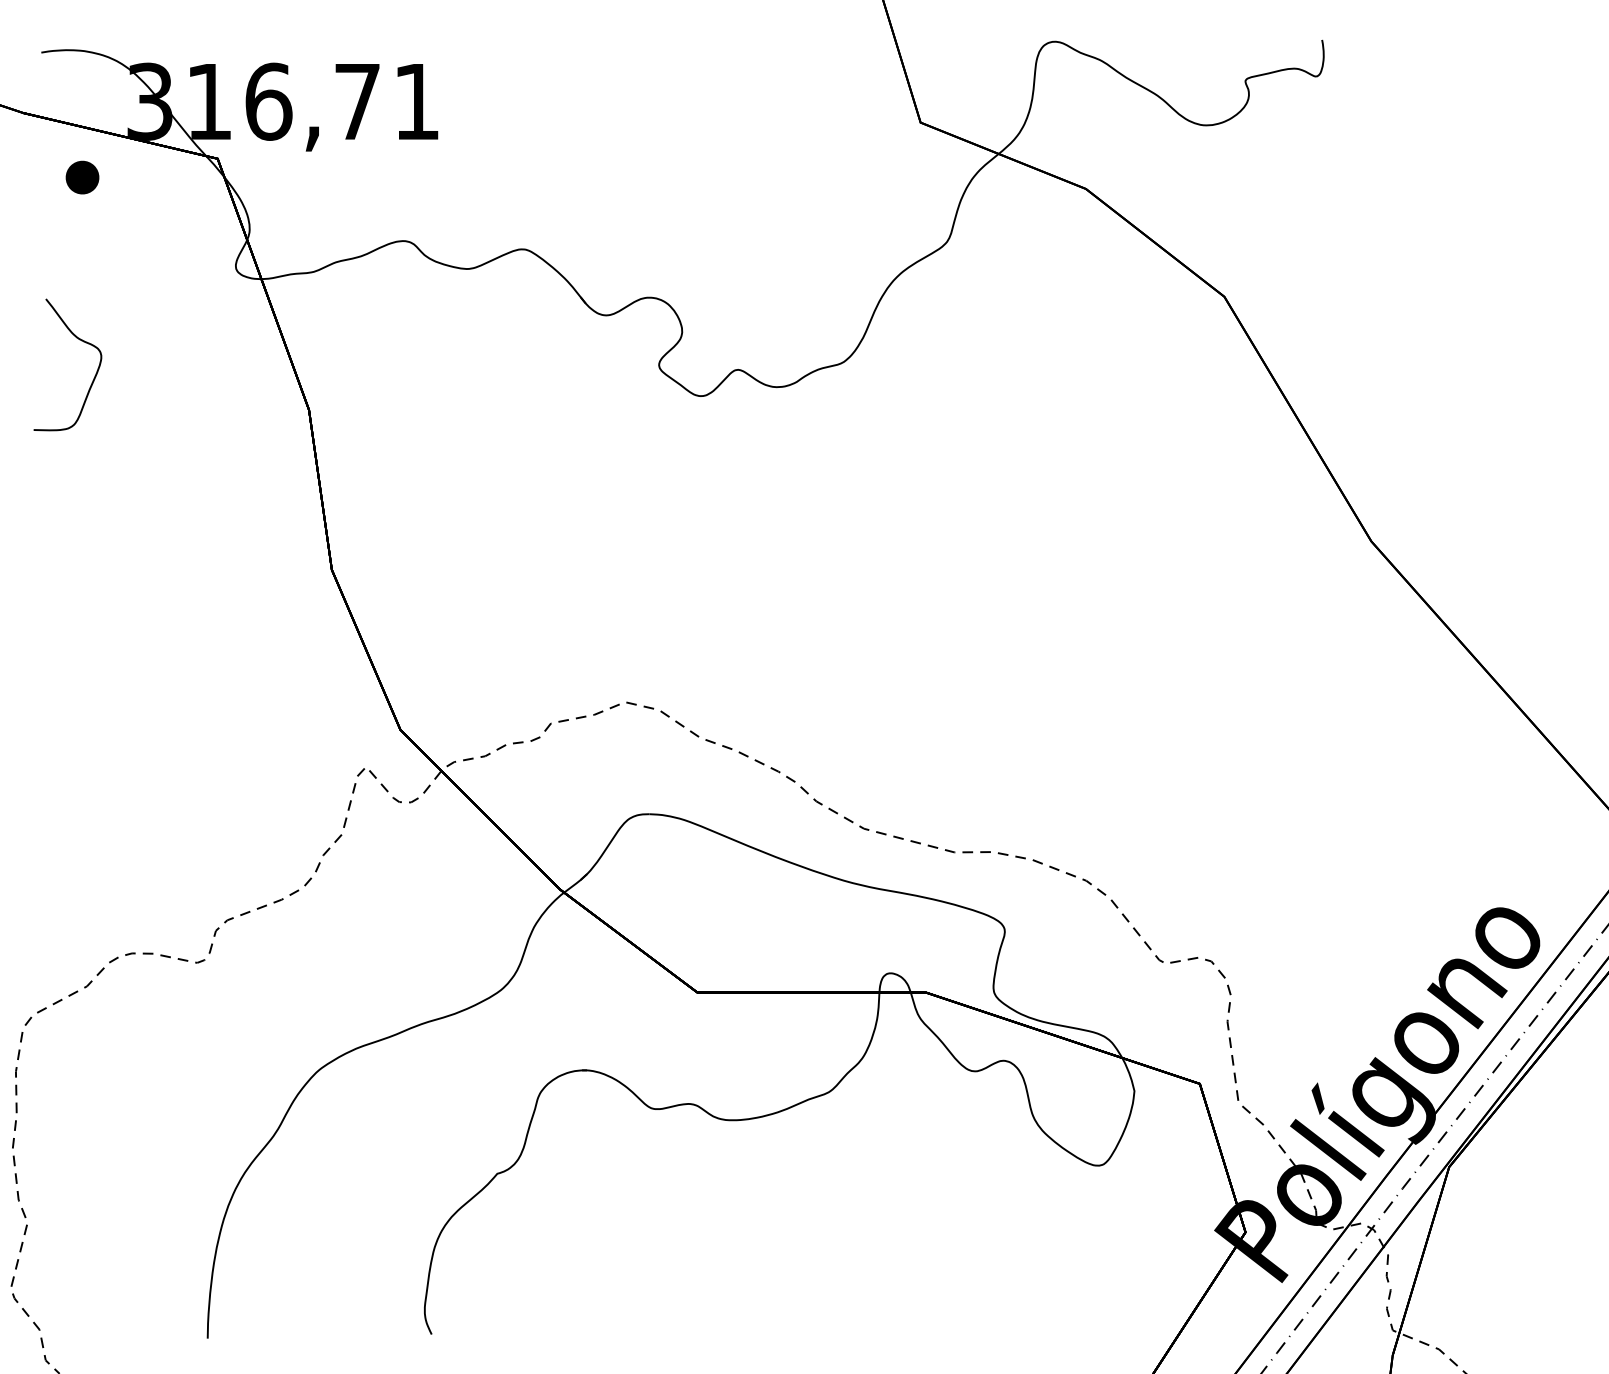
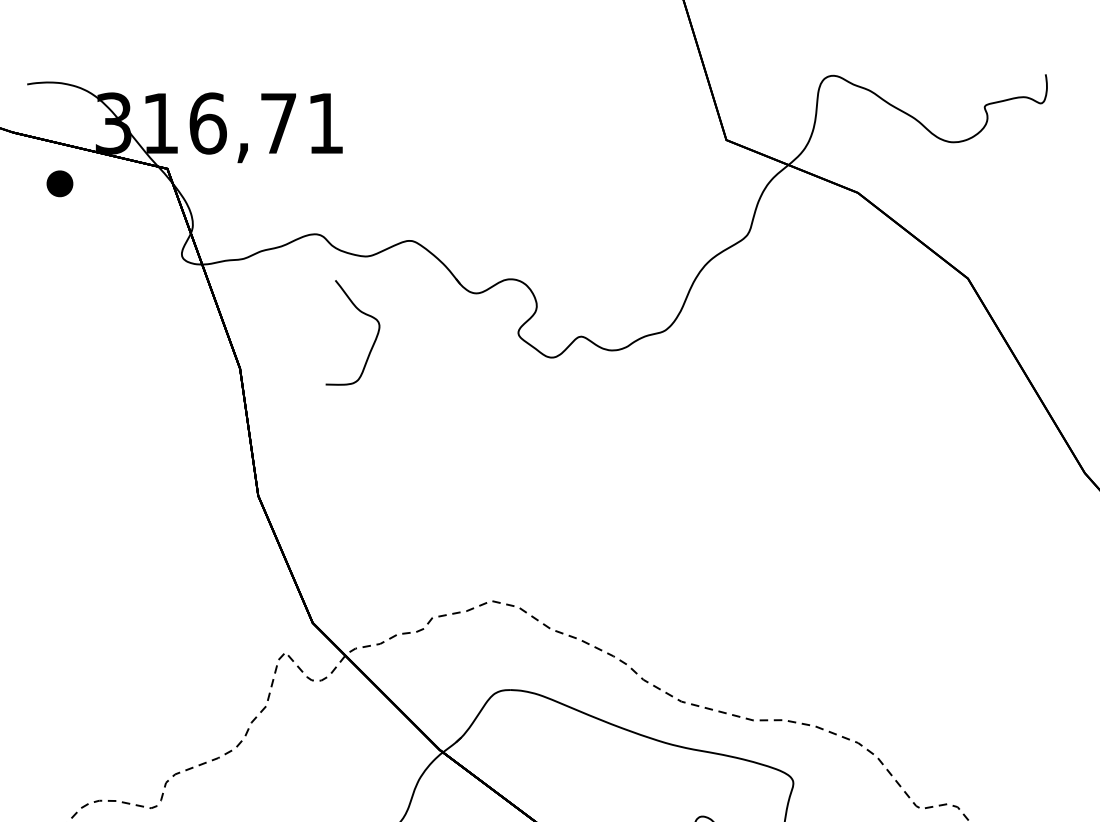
curve: (79, 340) -> (362, 313), moved

